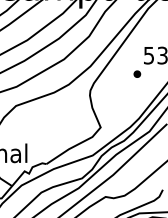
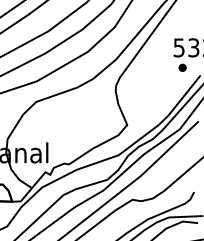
part: (137, 73) -> (182, 67), moved

